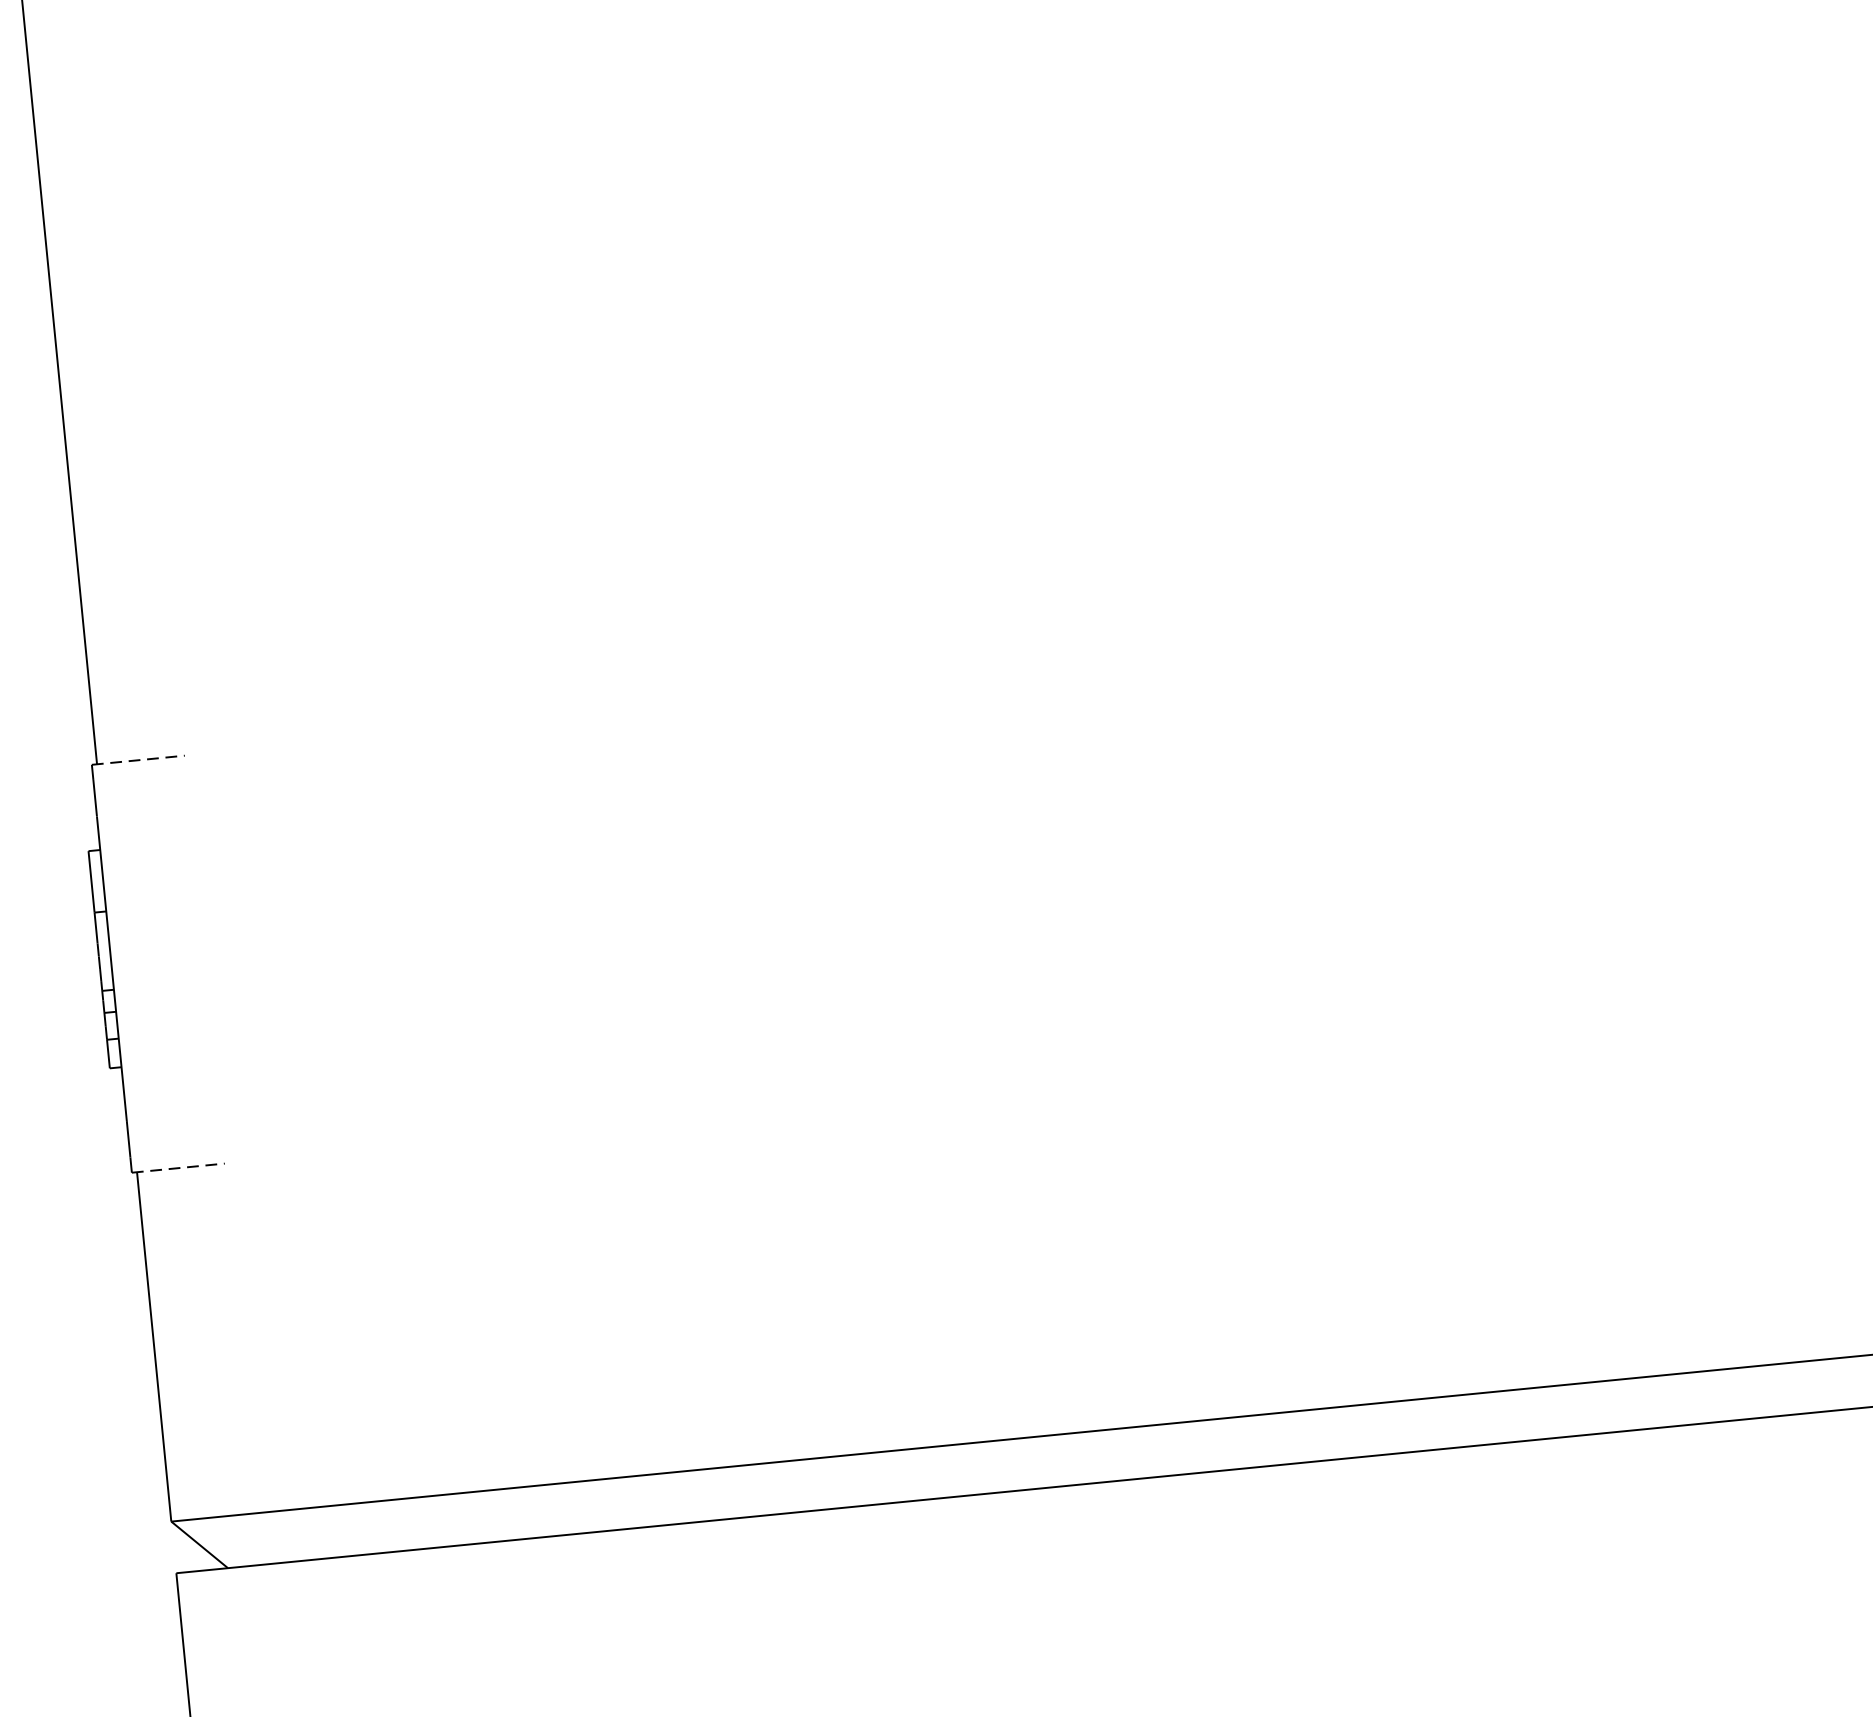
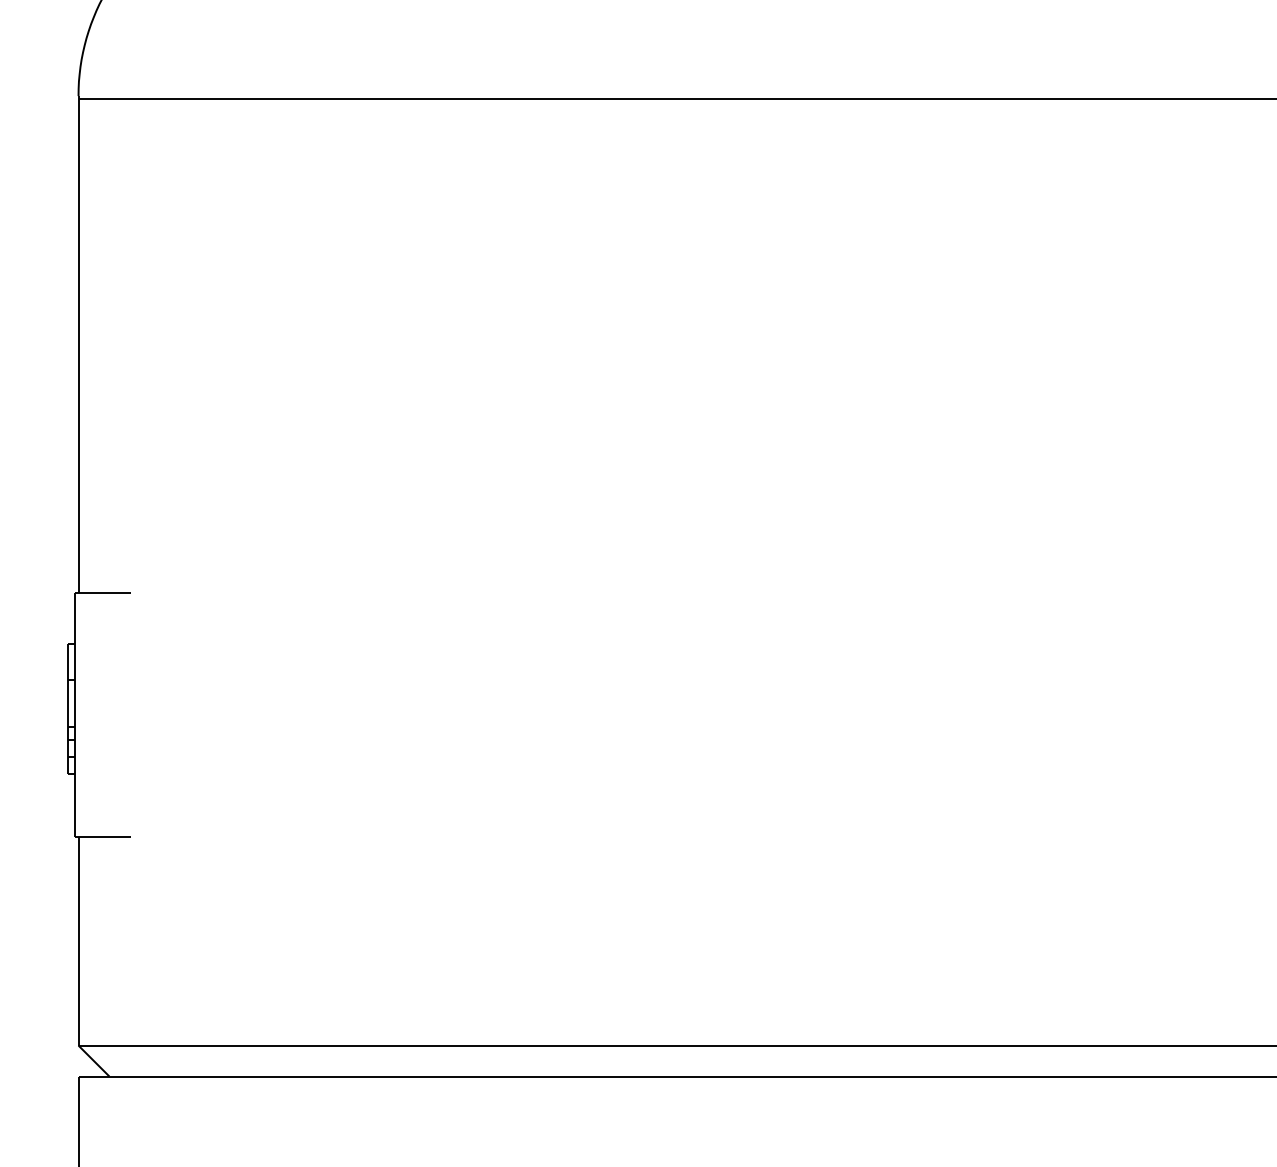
line: (138, 759) -> (103, 592), dashed -> solid
line: (178, 1167) -> (103, 836), dashed -> solid

